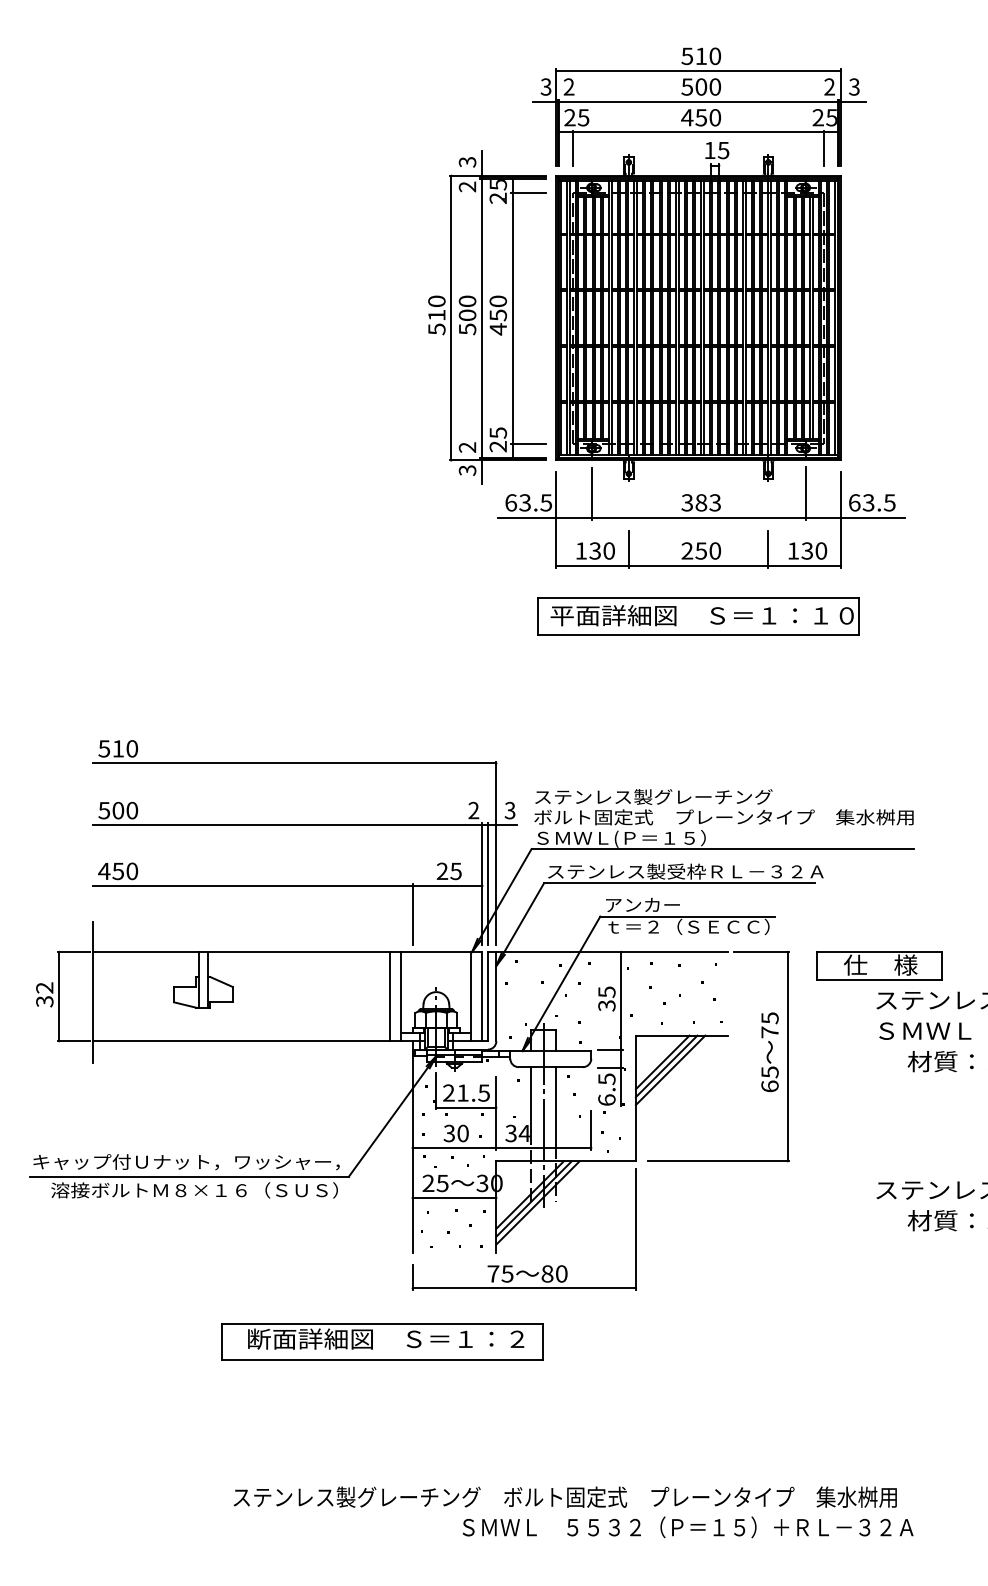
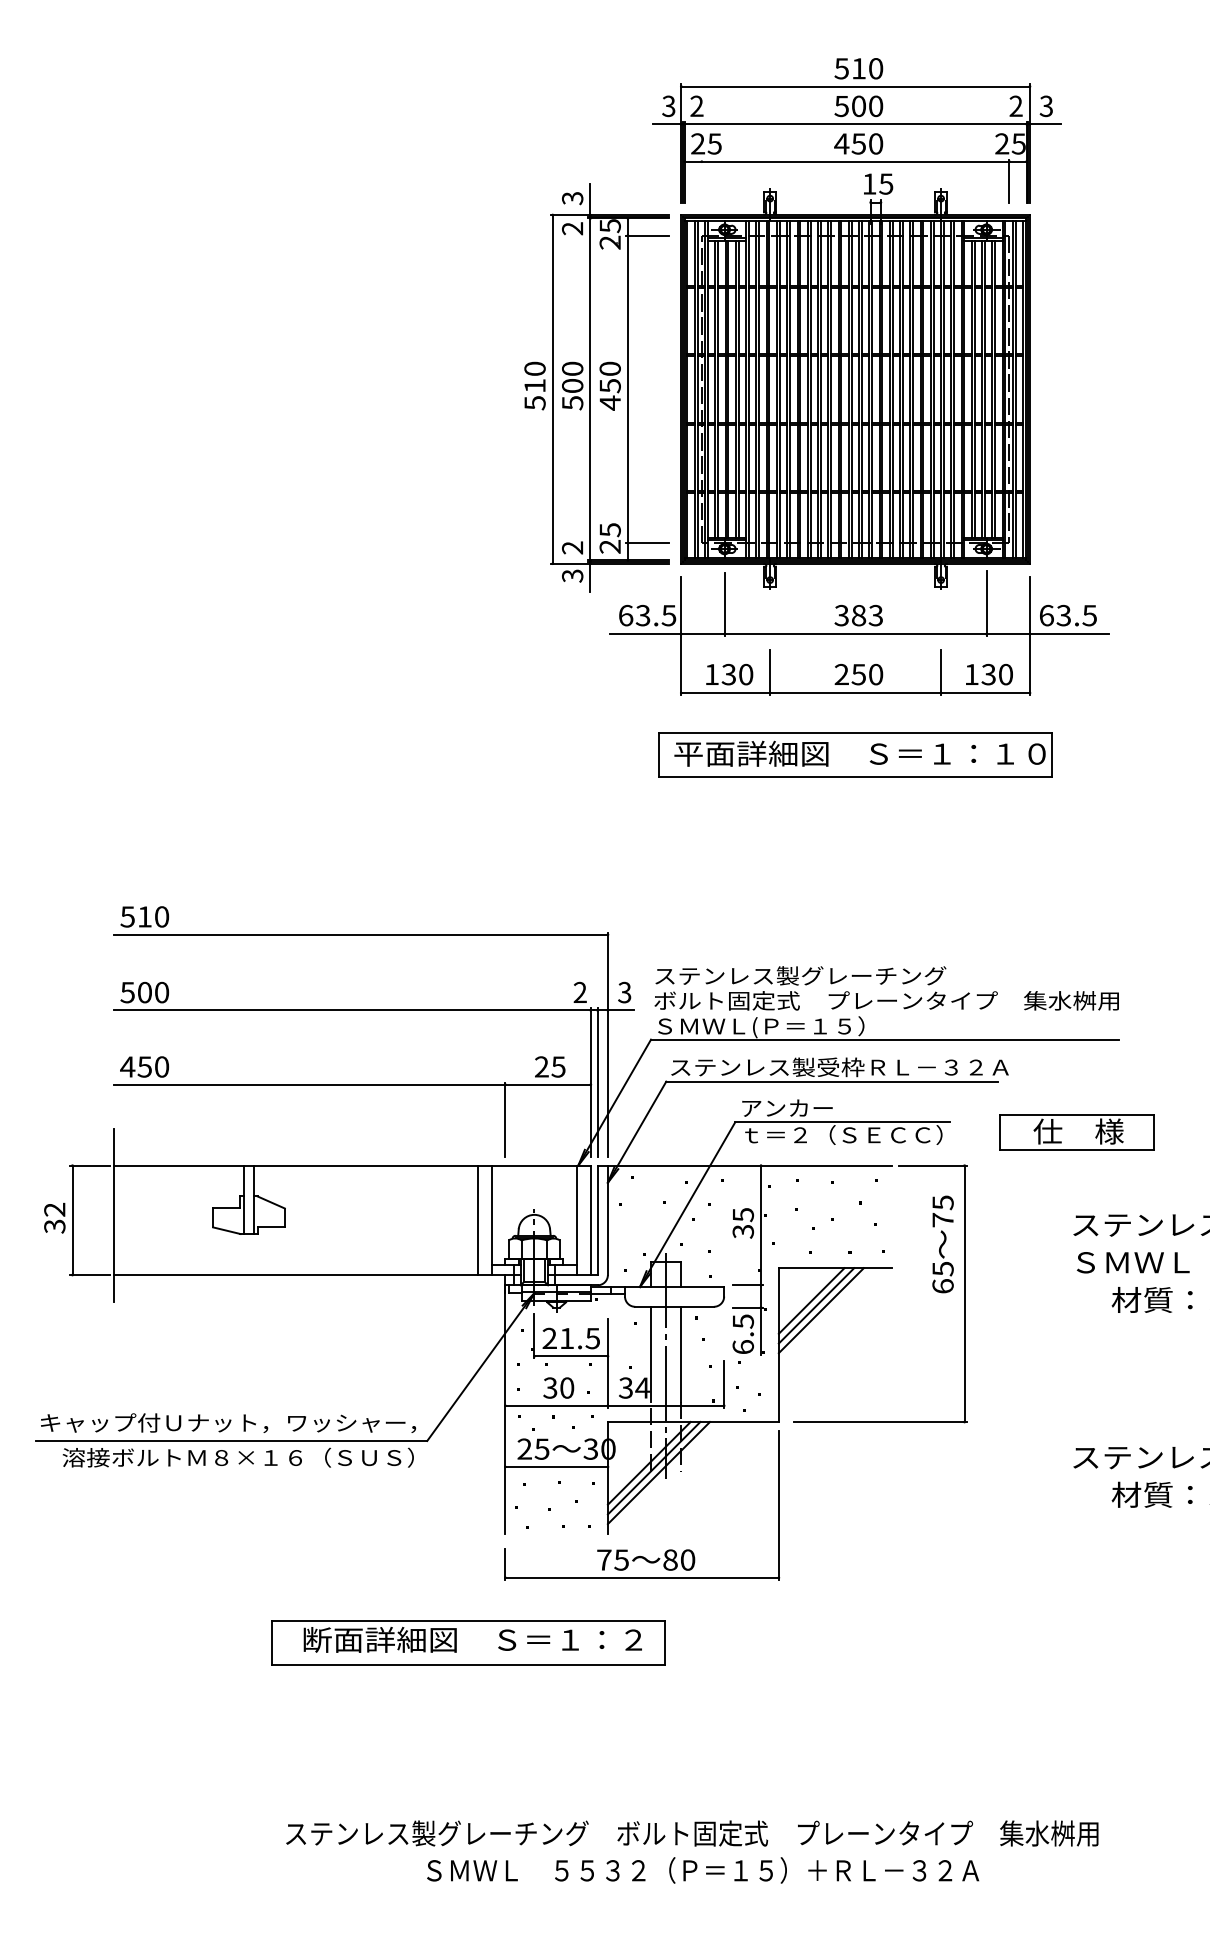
line: (573, 147) -> (702, 180), removed
part: (879, 965) -> (1077, 1132), moved
text: (769, 1052) -> (942, 1244), moved
text: (687, 1527) -> (702, 1870), moved

